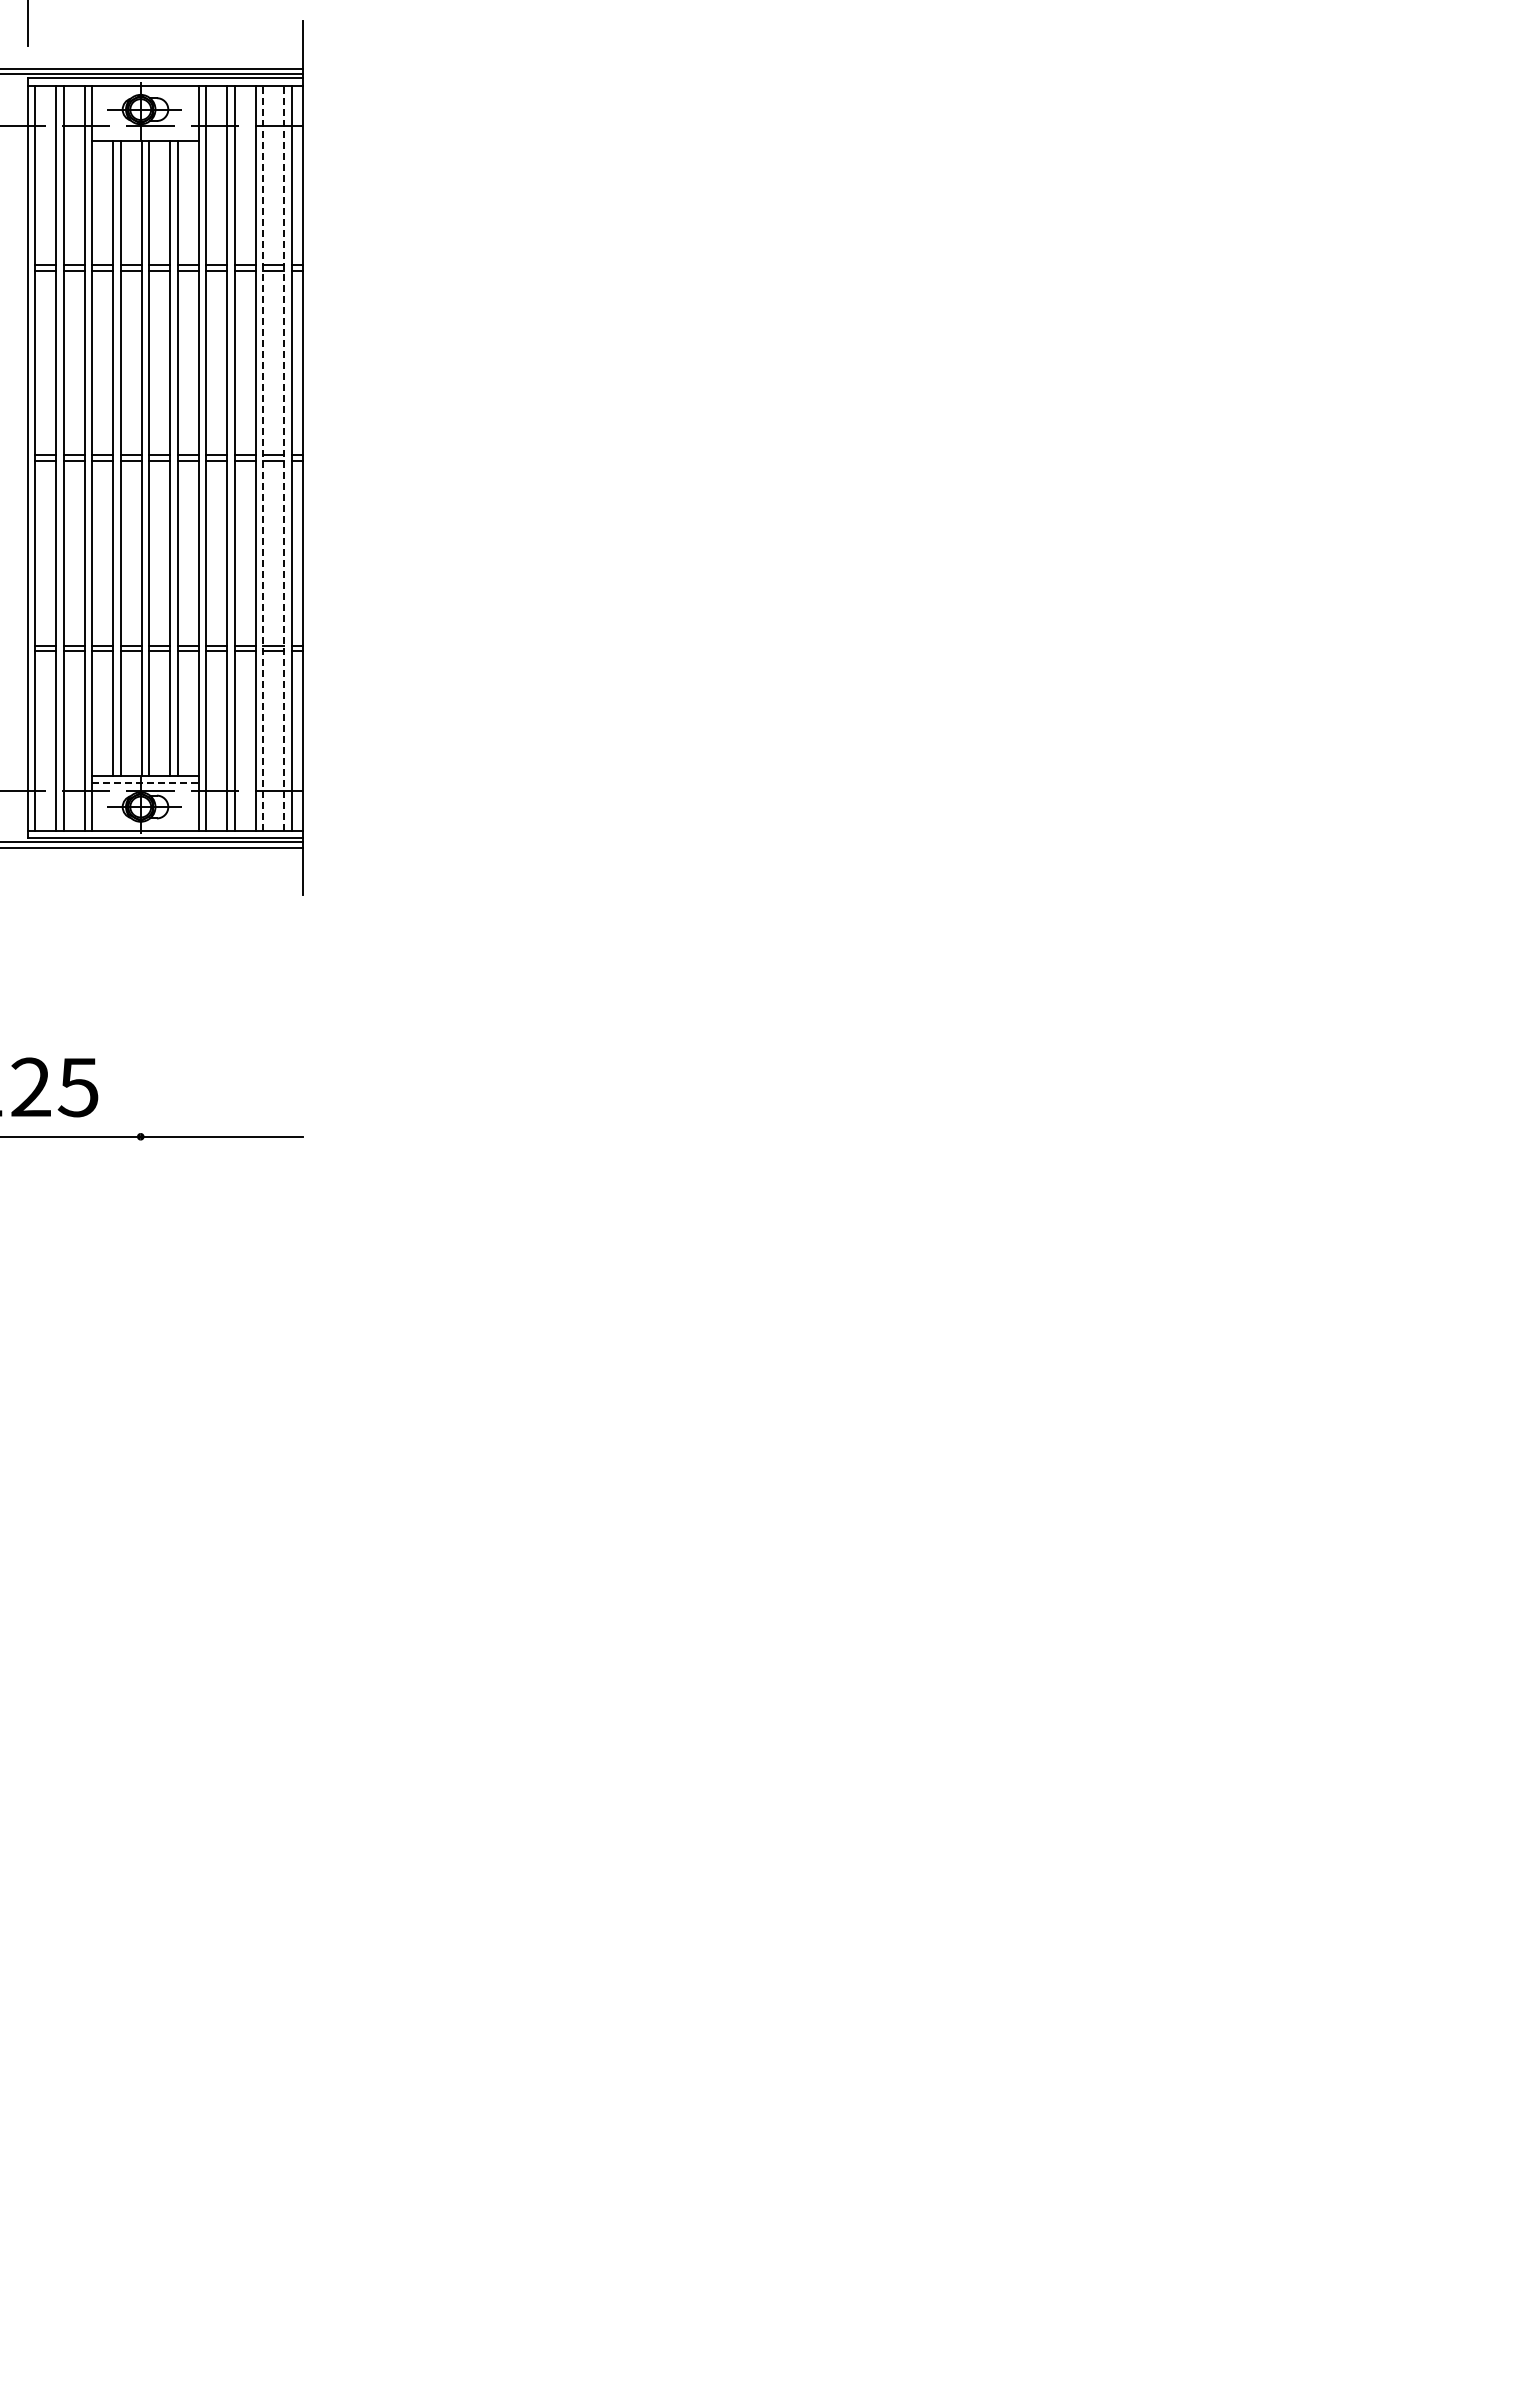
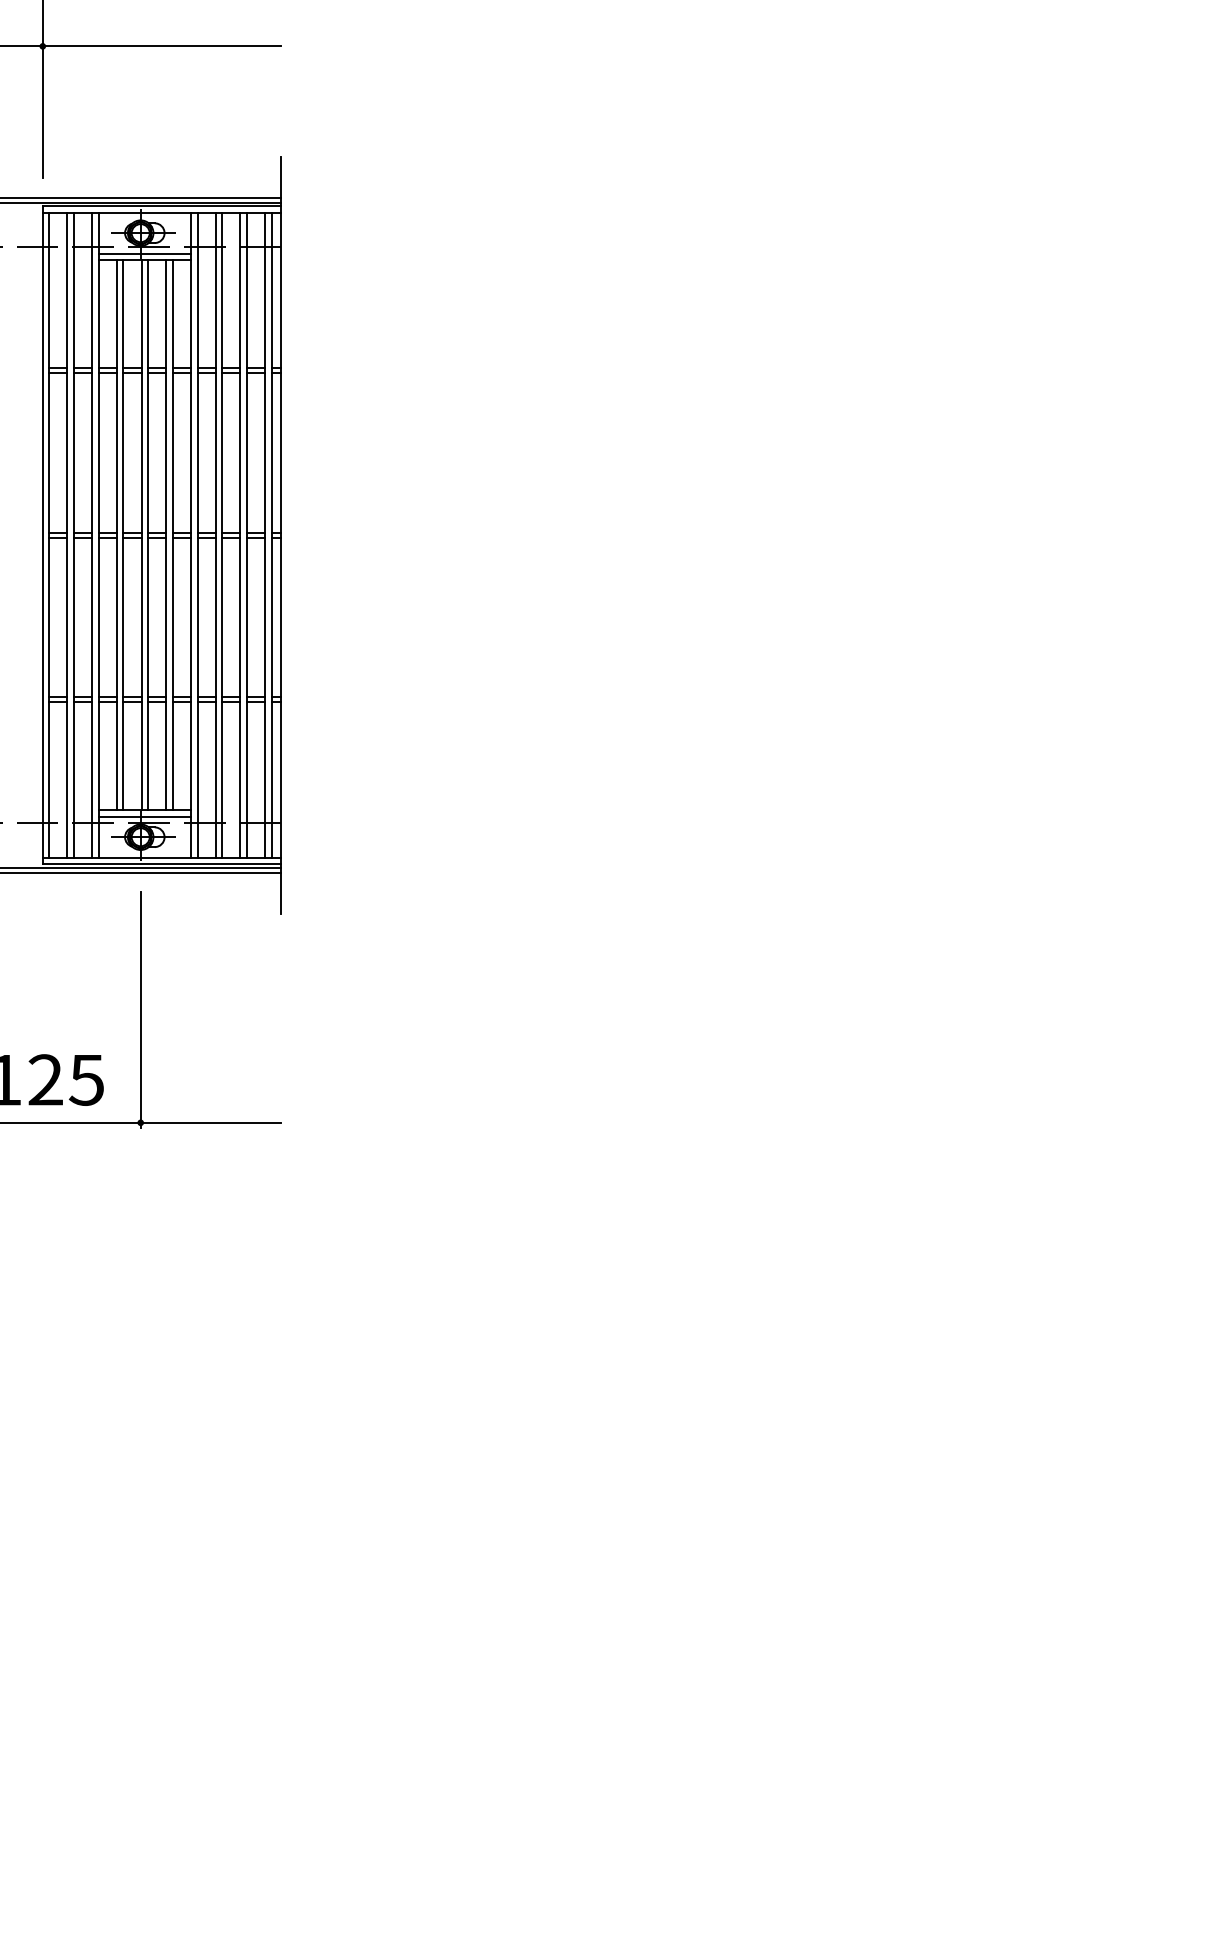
line: (145, 133) -> (144, 253), added
line: (263, 457) -> (247, 534), dashed -> solid
line: (284, 457) -> (265, 534), dashed -> solid
line: (146, 783) -> (145, 816), dashed -> solid
line: (140, 1006) -> (140, 1009), added

